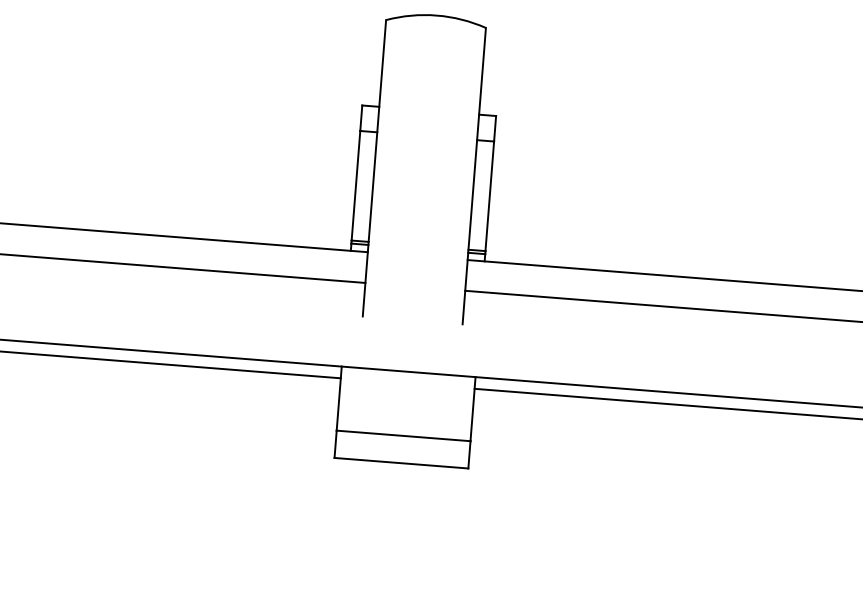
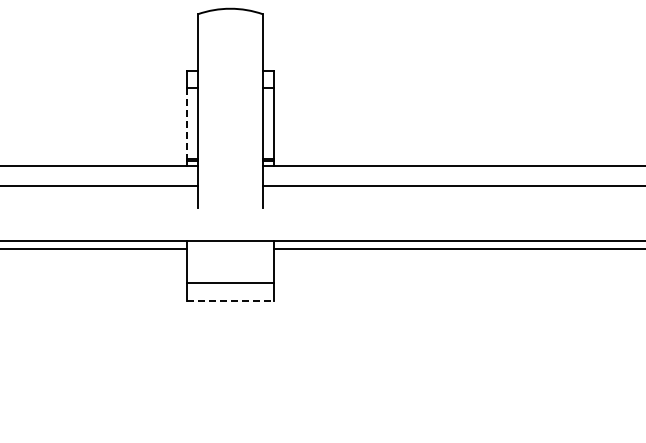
line: (355, 186) -> (186, 123), solid -> dashed
line: (401, 462) -> (230, 300), solid -> dashed

